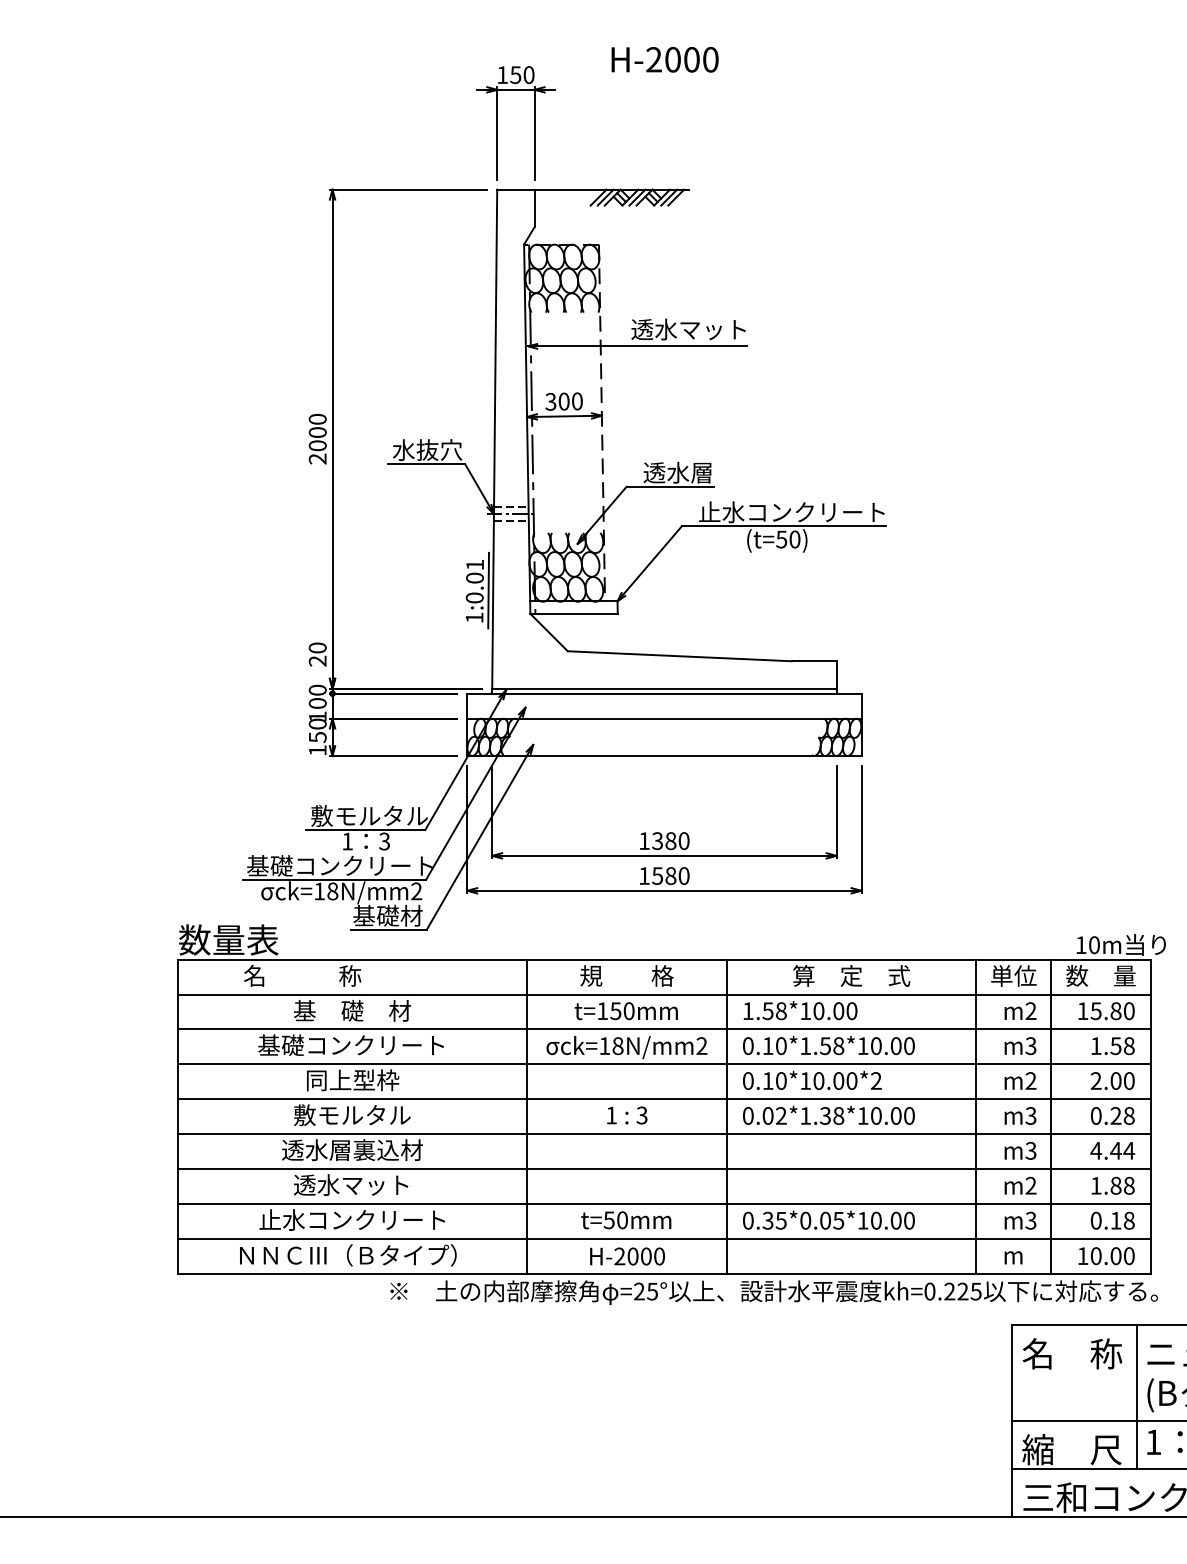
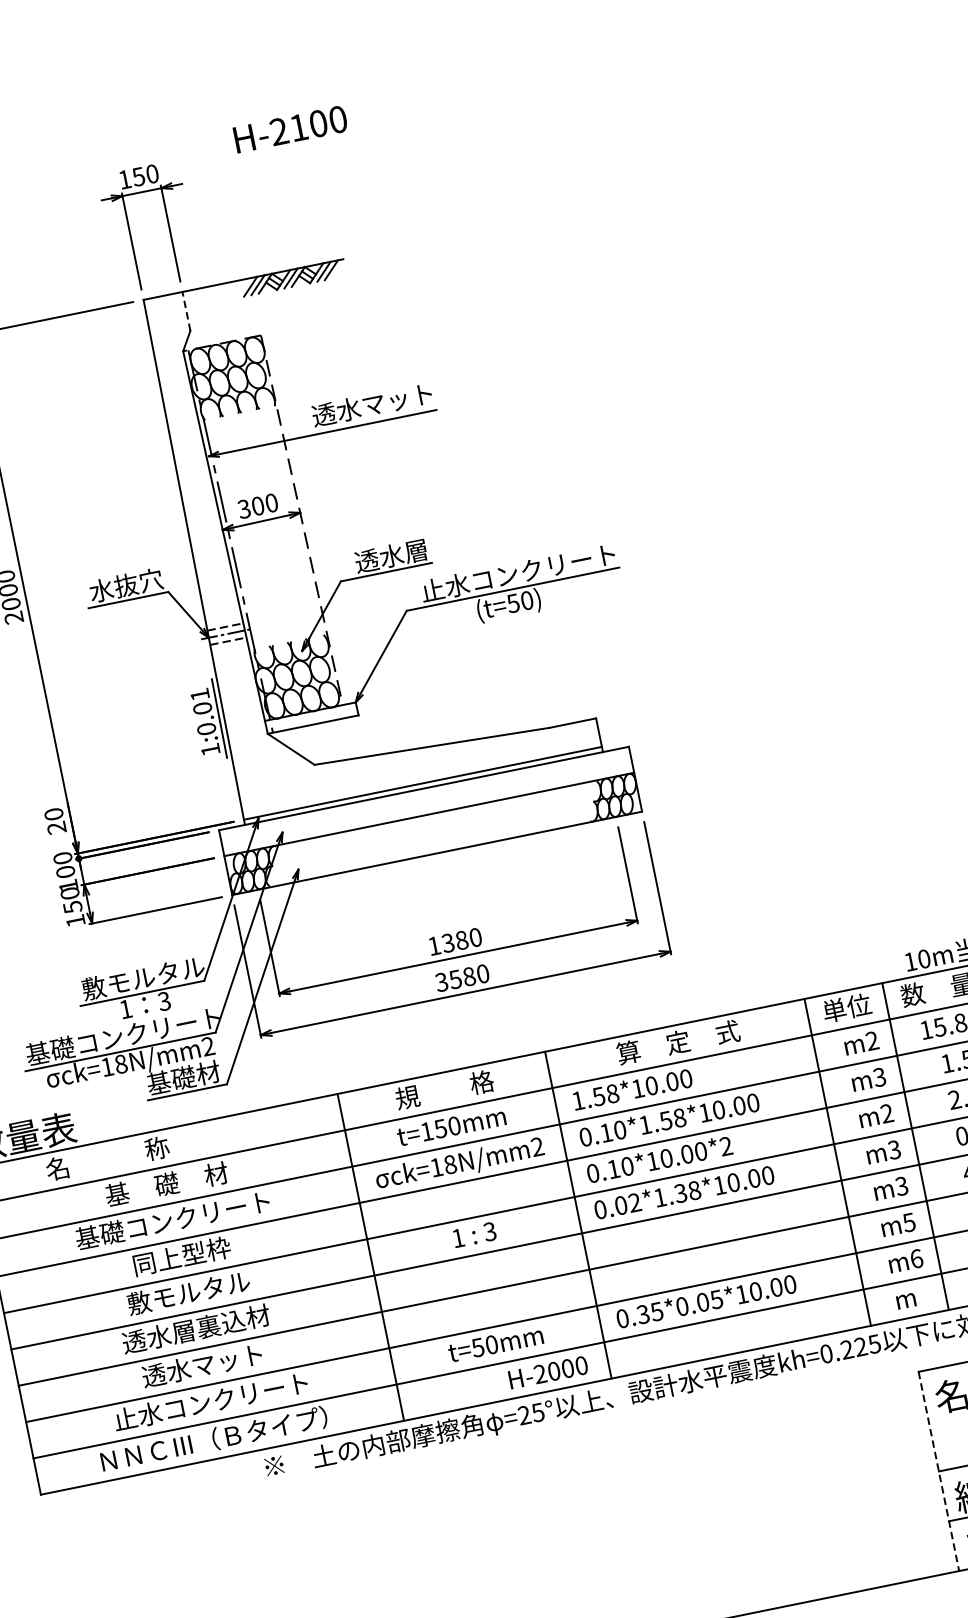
text: (672, 59) -> (298, 127), H-2000 -> H-2100
line: (534, 208) -> (186, 311), solid -> dashed
text: (643, 875) -> (440, 981), 1580 -> 3580
text: (1030, 1185) -> (908, 1222), m2 -> m5
text: (1030, 1220) -> (916, 1258), m3 -> m6
text: (627, 1256) -> (548, 1372), moved
line: (1011, 1421) -> (938, 1471), solid -> dashed

